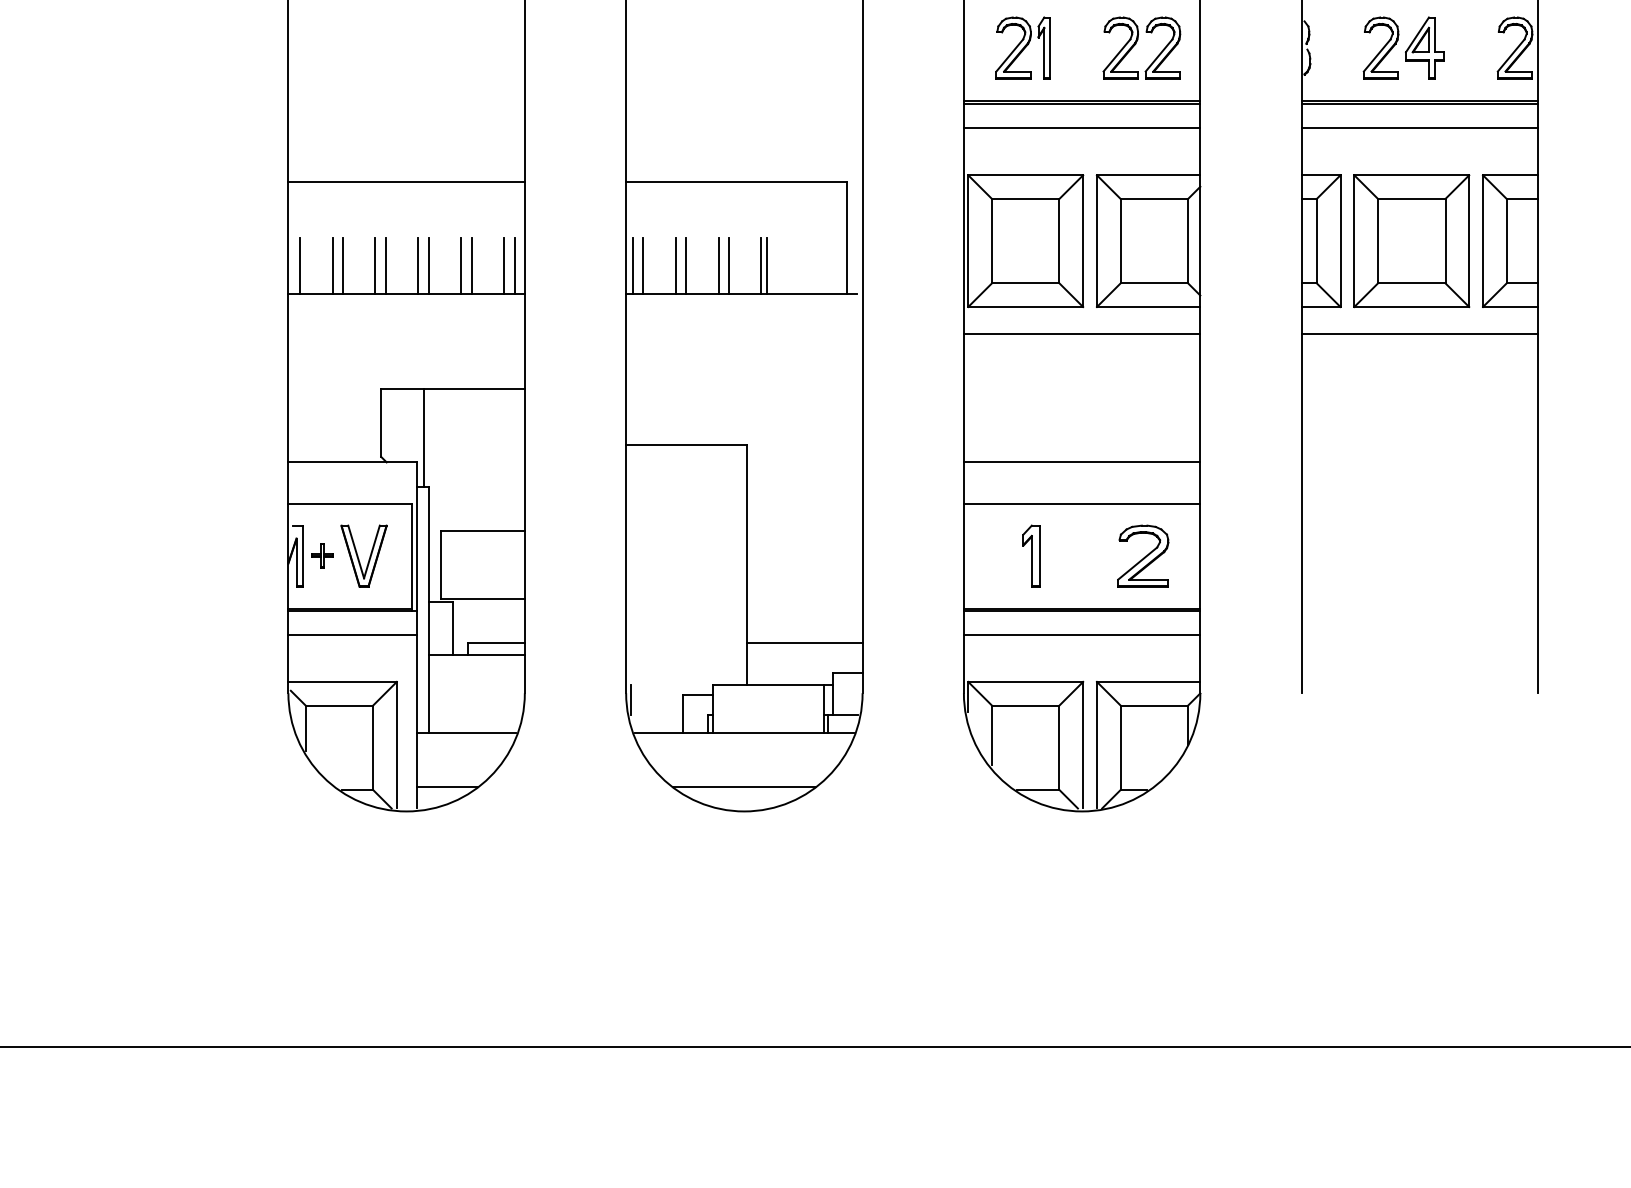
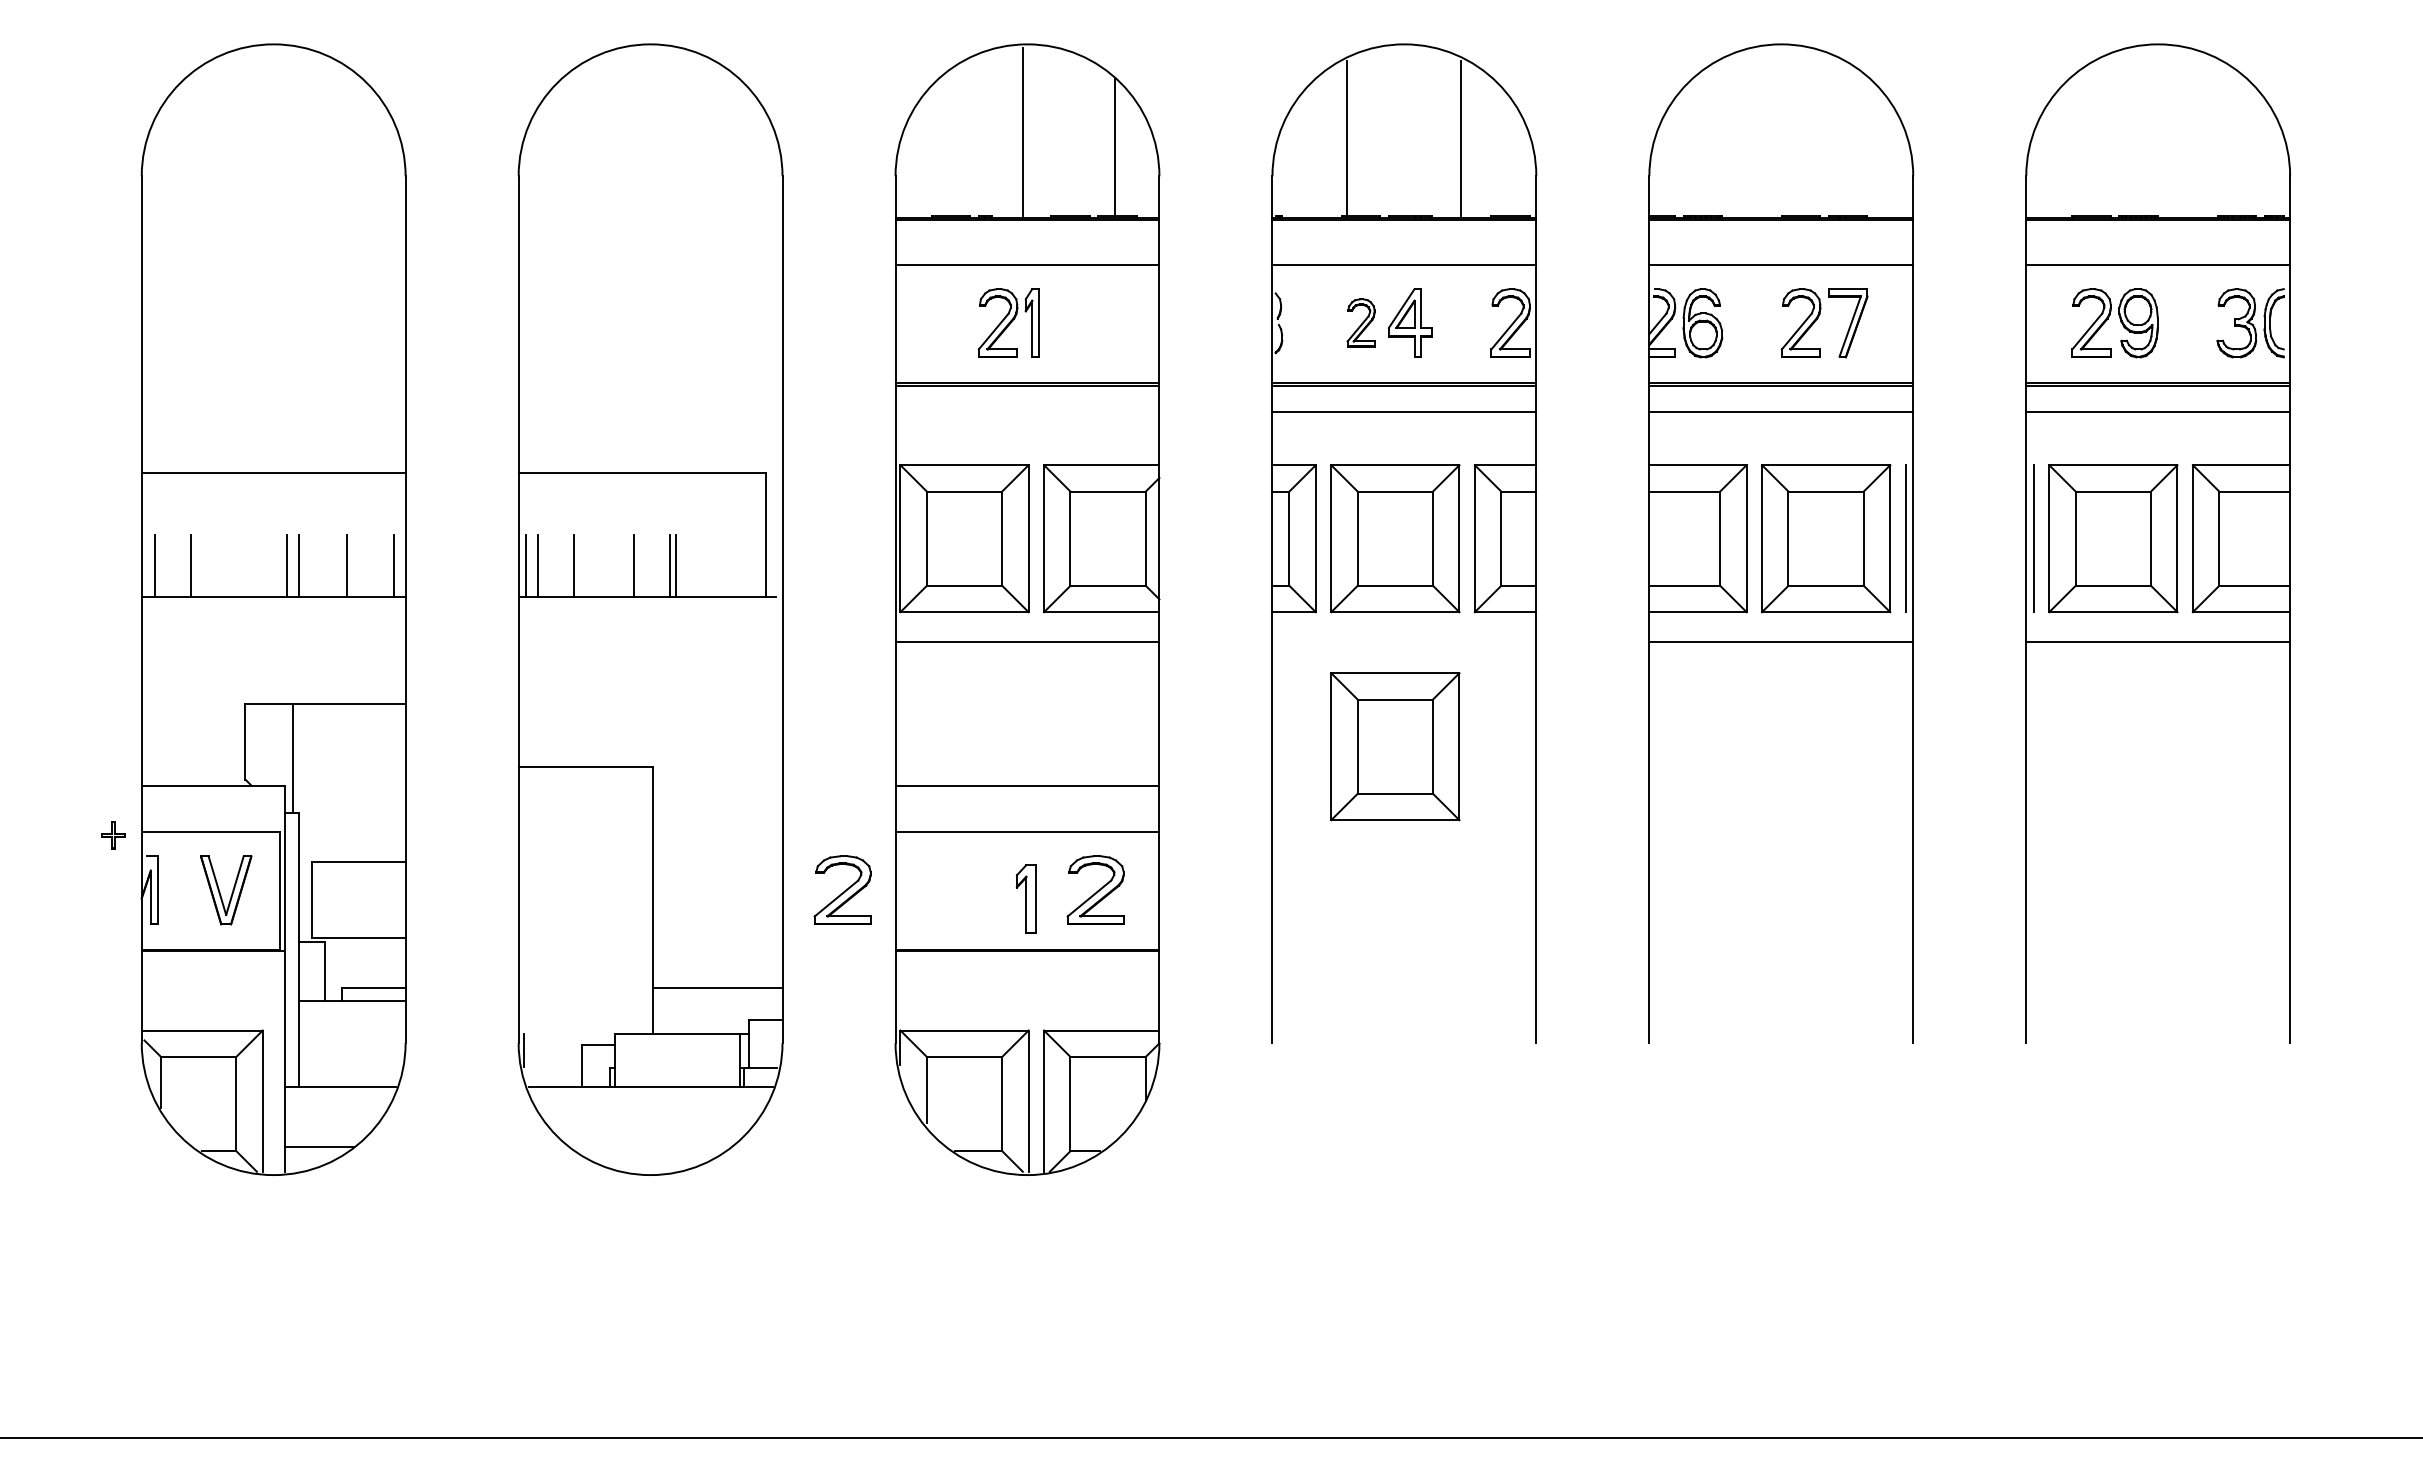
part: (1135, 44) -> (1087, 319), removed
part: (1022, 47) -> (1008, 322), moved
part: (1380, 47) -> (1360, 322), size x0.7
line: (1082, 128) -> (1027, 412), removed
line: (342, 265) -> (202, 565), removed
line: (375, 265) -> (238, 565), removed
line: (385, 265) -> (250, 565), removed
line: (461, 265) -> (334, 565), removed
line: (504, 265) -> (382, 565), removed
line: (686, 265) -> (585, 565), removed
line: (718, 265) -> (621, 565), removed
line: (1419, 334) -> (1404, 642), removed
part: (1411, 427) -> (1395, 746), added
part: (322, 555) -> (113, 835), moved
part: (916, 555) -> (842, 889), added
part: (1031, 555) -> (1025, 898), moved
line: (352, 634) -> (213, 977), removed
line: (1082, 634) -> (1027, 977), removed
line: (744, 786) -> (650, 1147), removed

